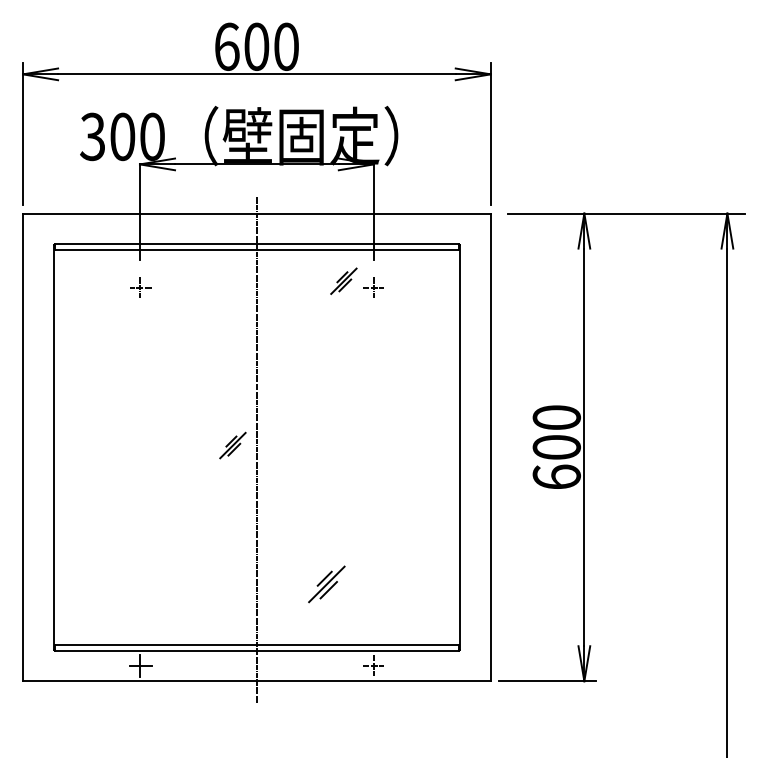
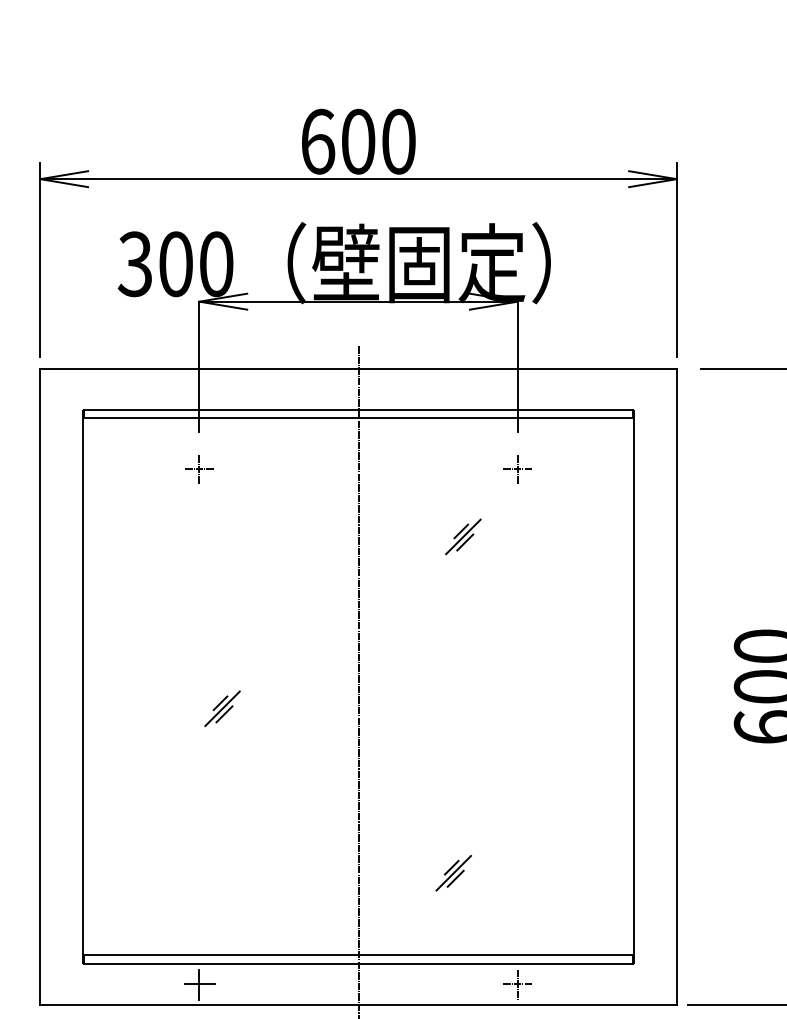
part: (343, 280) -> (462, 535), moved
part: (232, 445) -> (221, 708), moved
part: (326, 584) -> (453, 873), size x0.71

